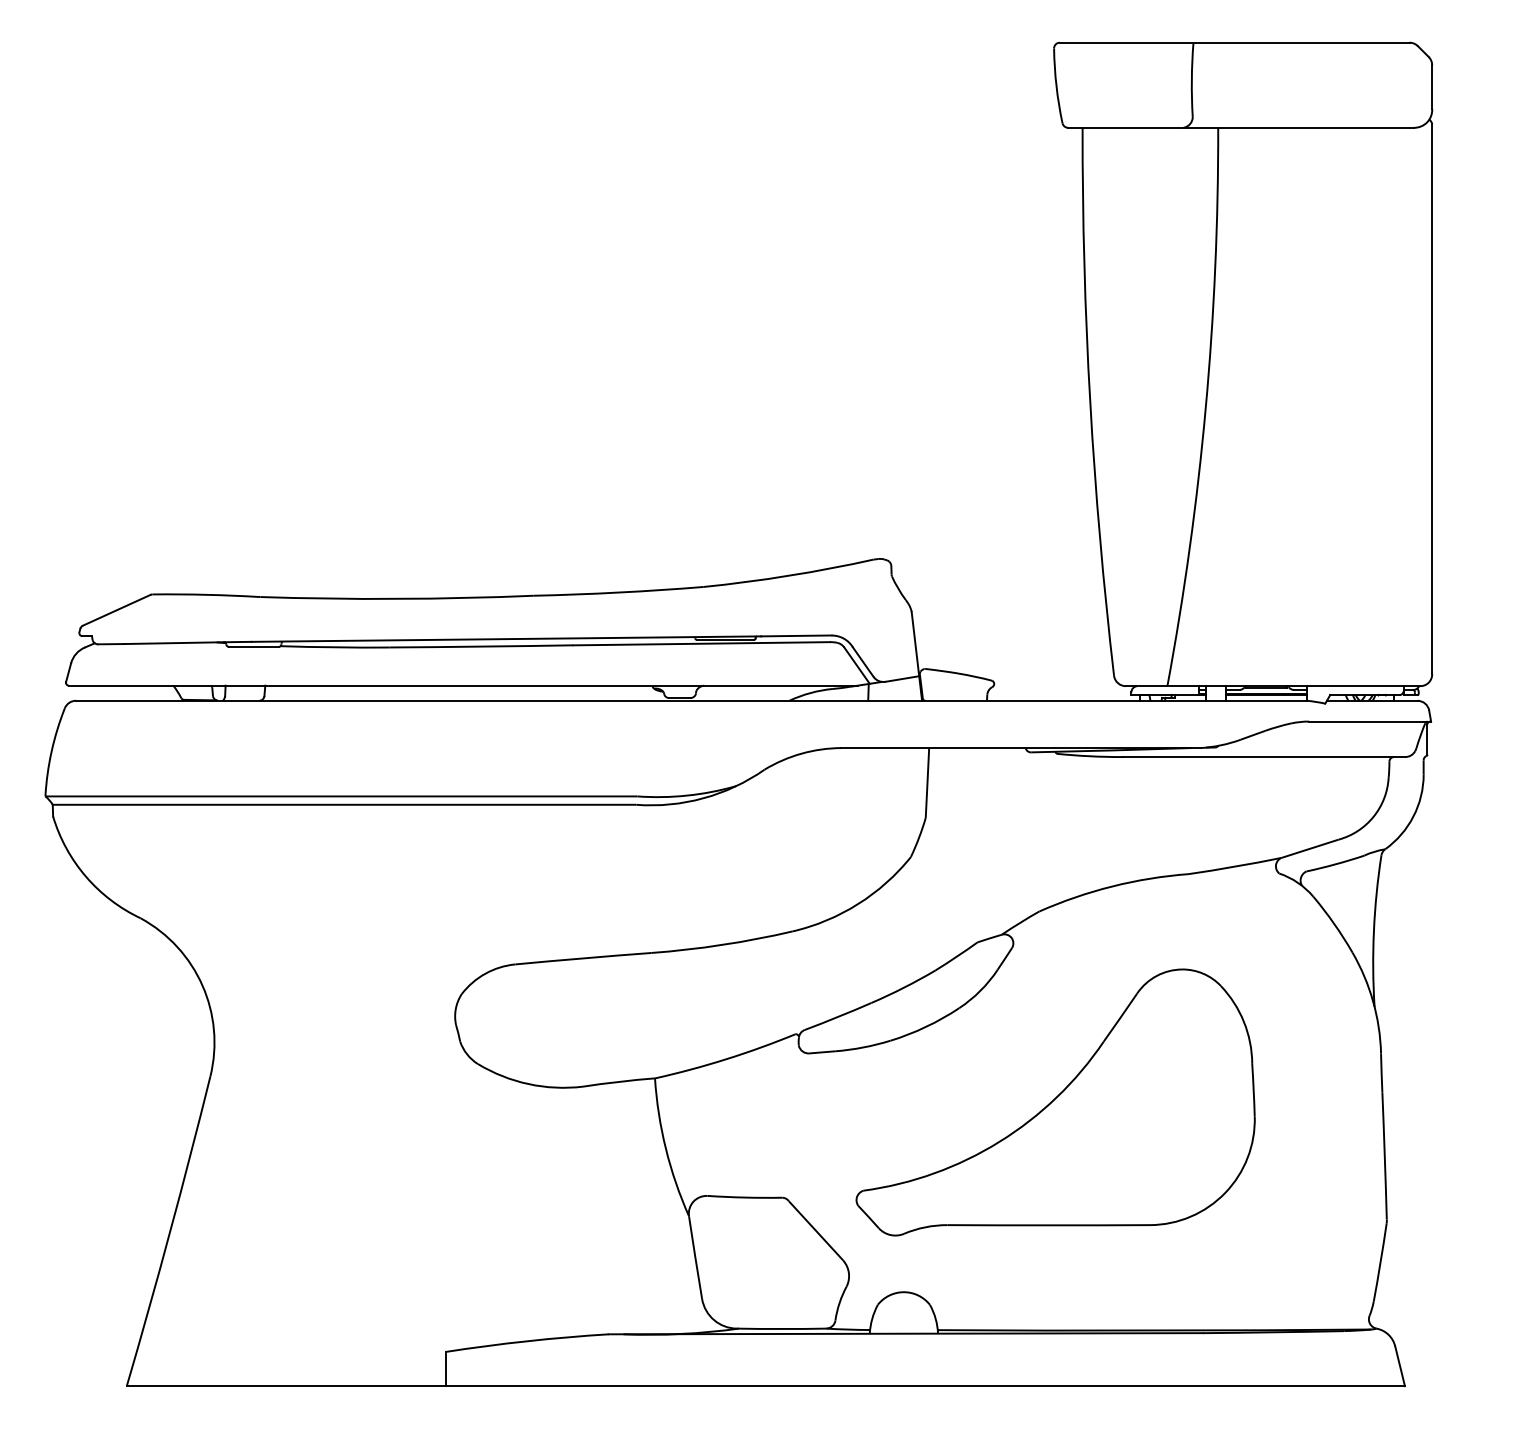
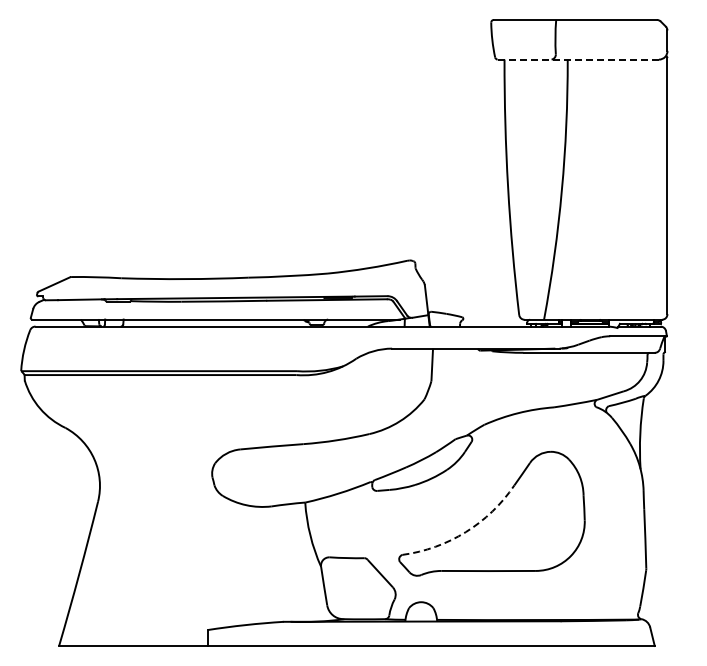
line: (1241, 127) -> (578, 59), solid -> dashed
arc: (998, 1142) -> (465, 532), solid -> dashed

